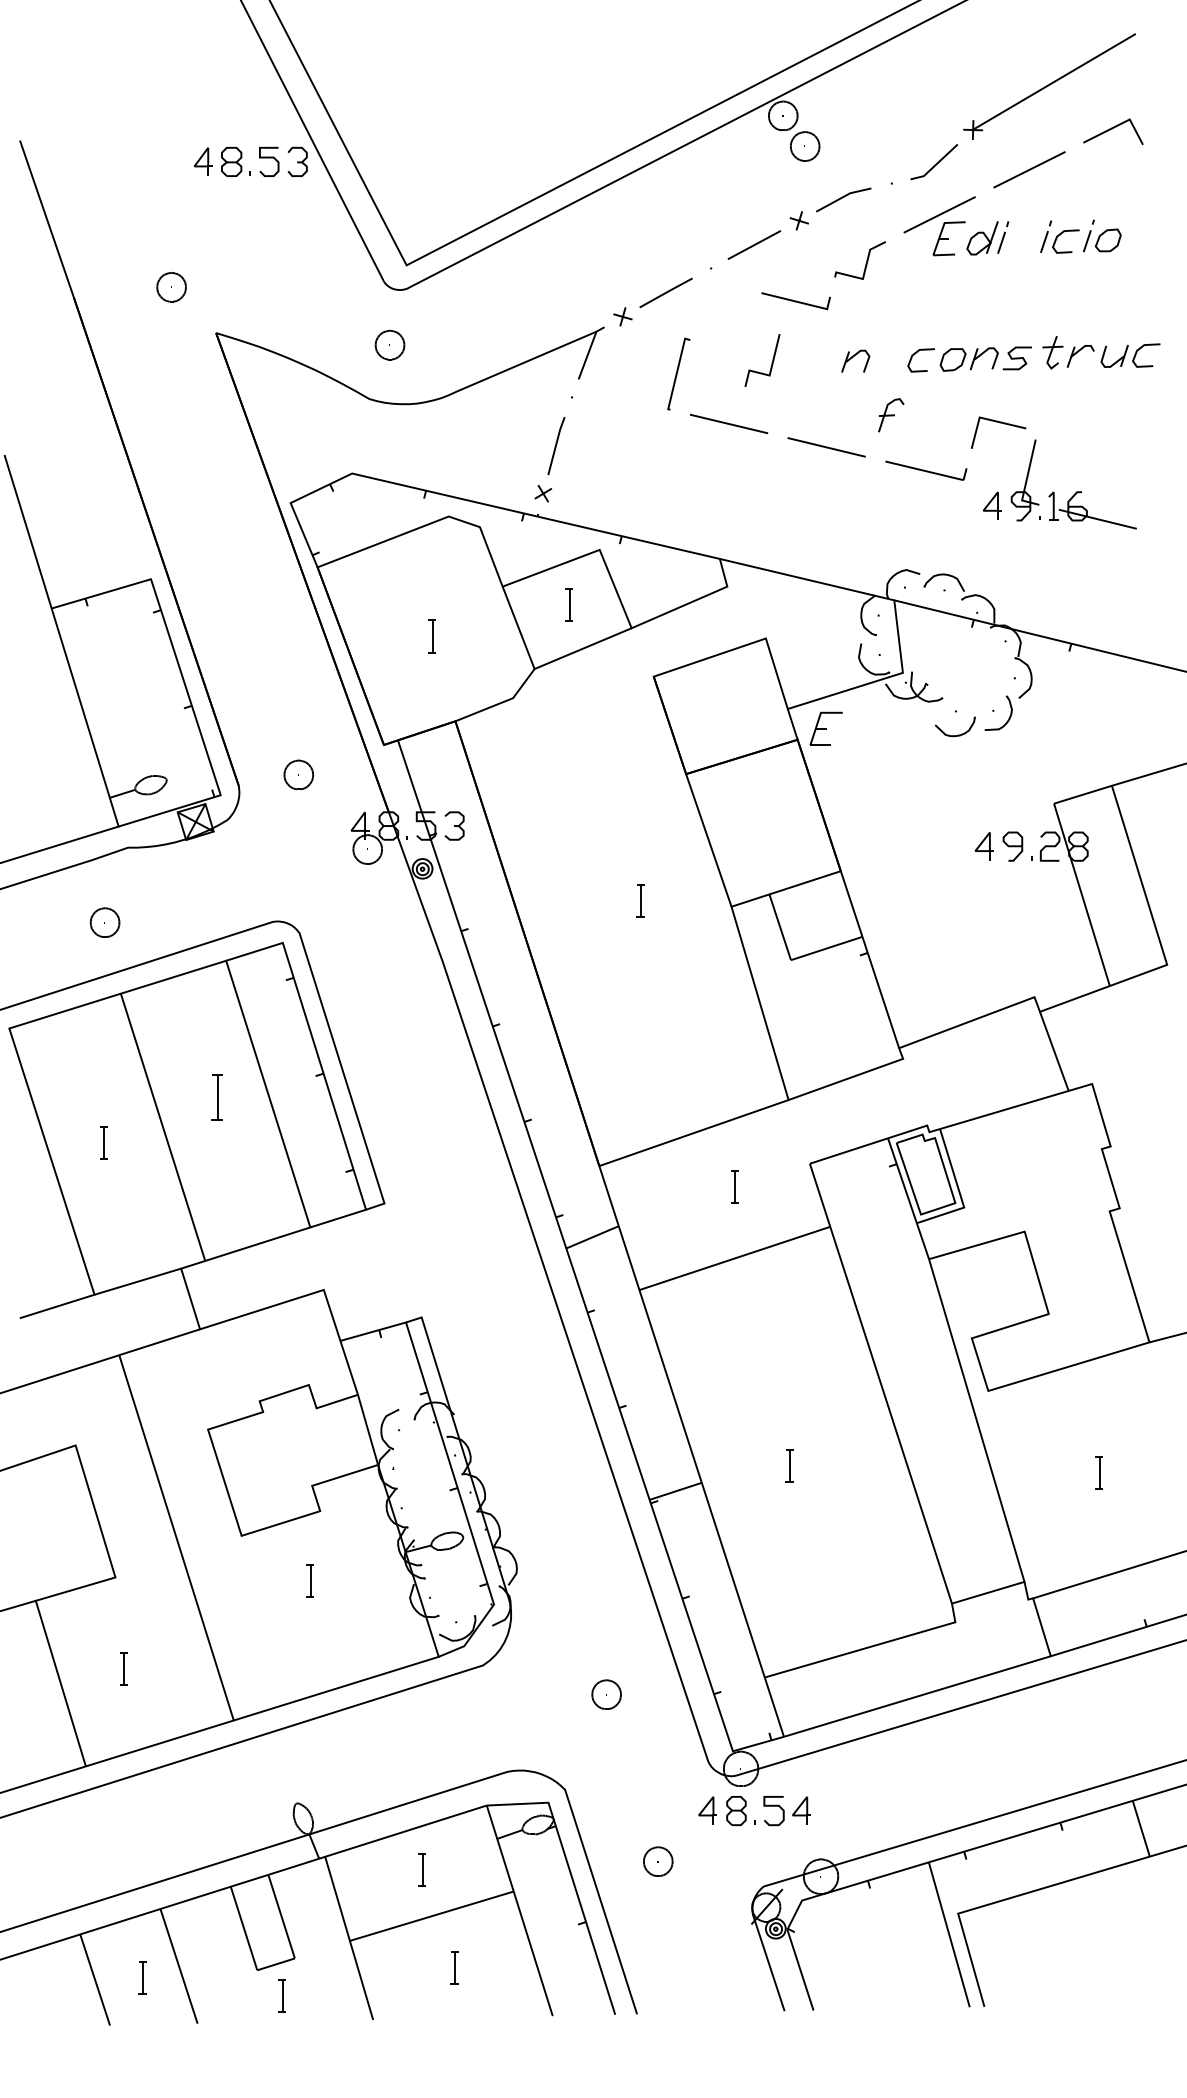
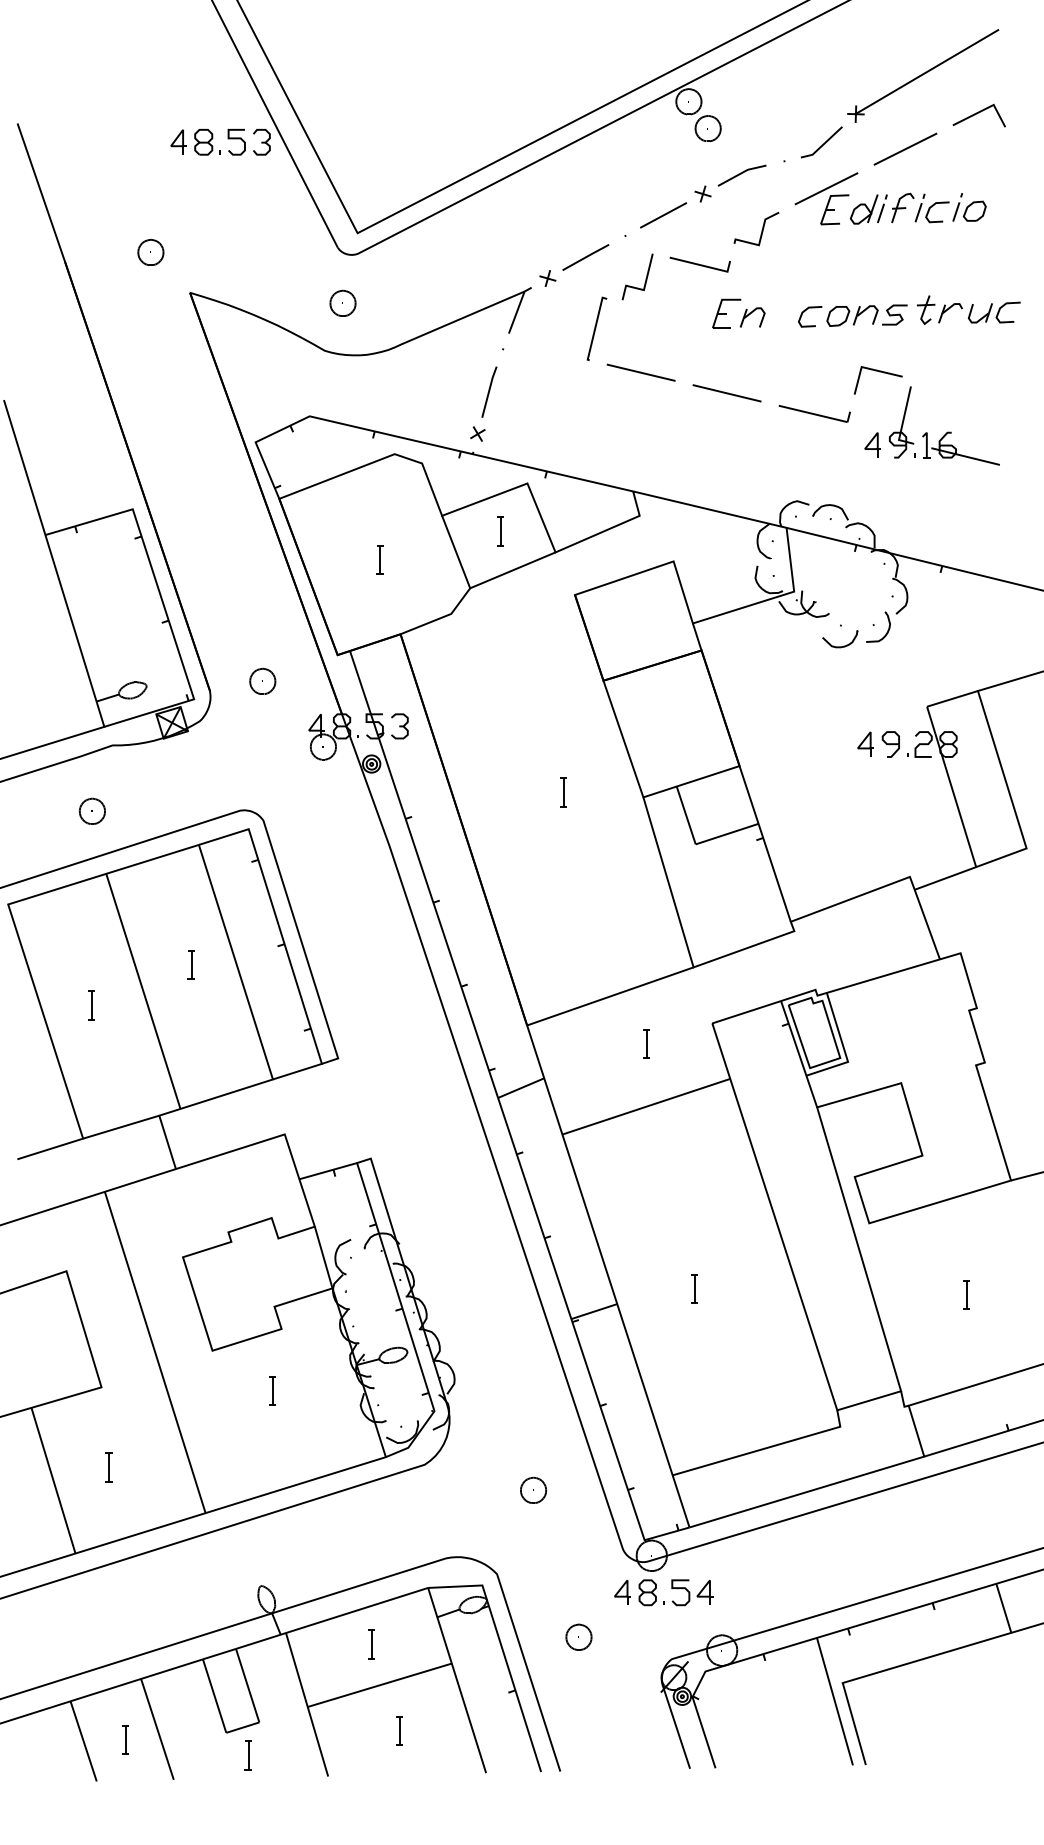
line: (771, 362) -> (645, 278), moved
part: (890, 414) -> (902, 207), moved
part: (825, 728) -> (726, 313), moved
part: (216, 1096) -> (190, 964), size x0.71

